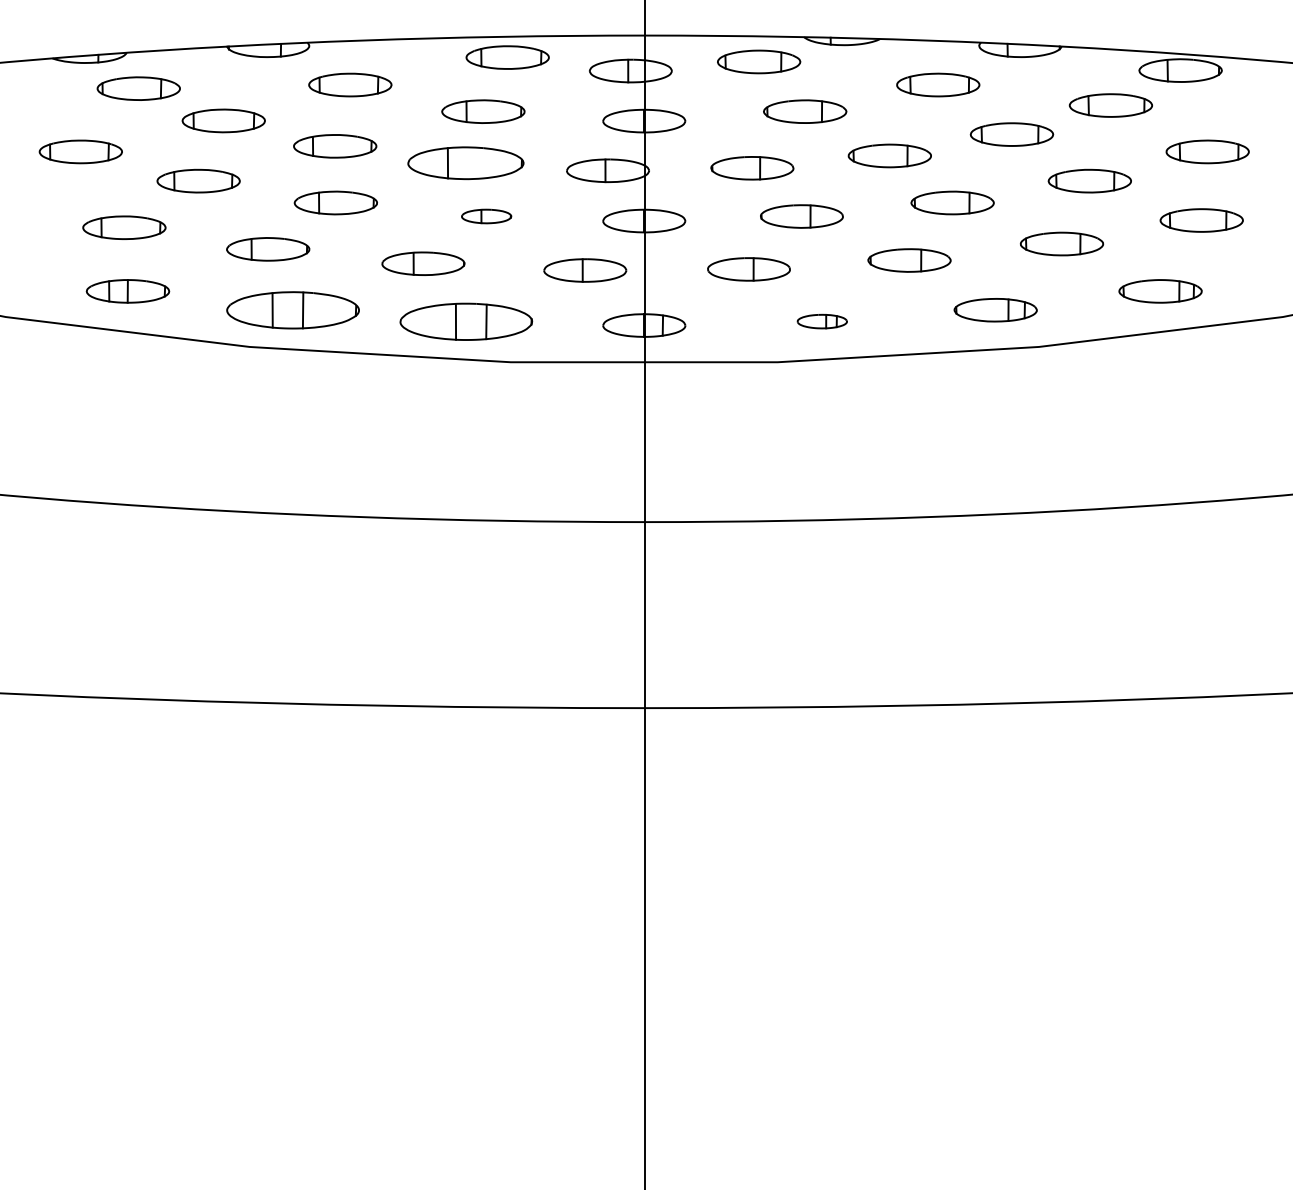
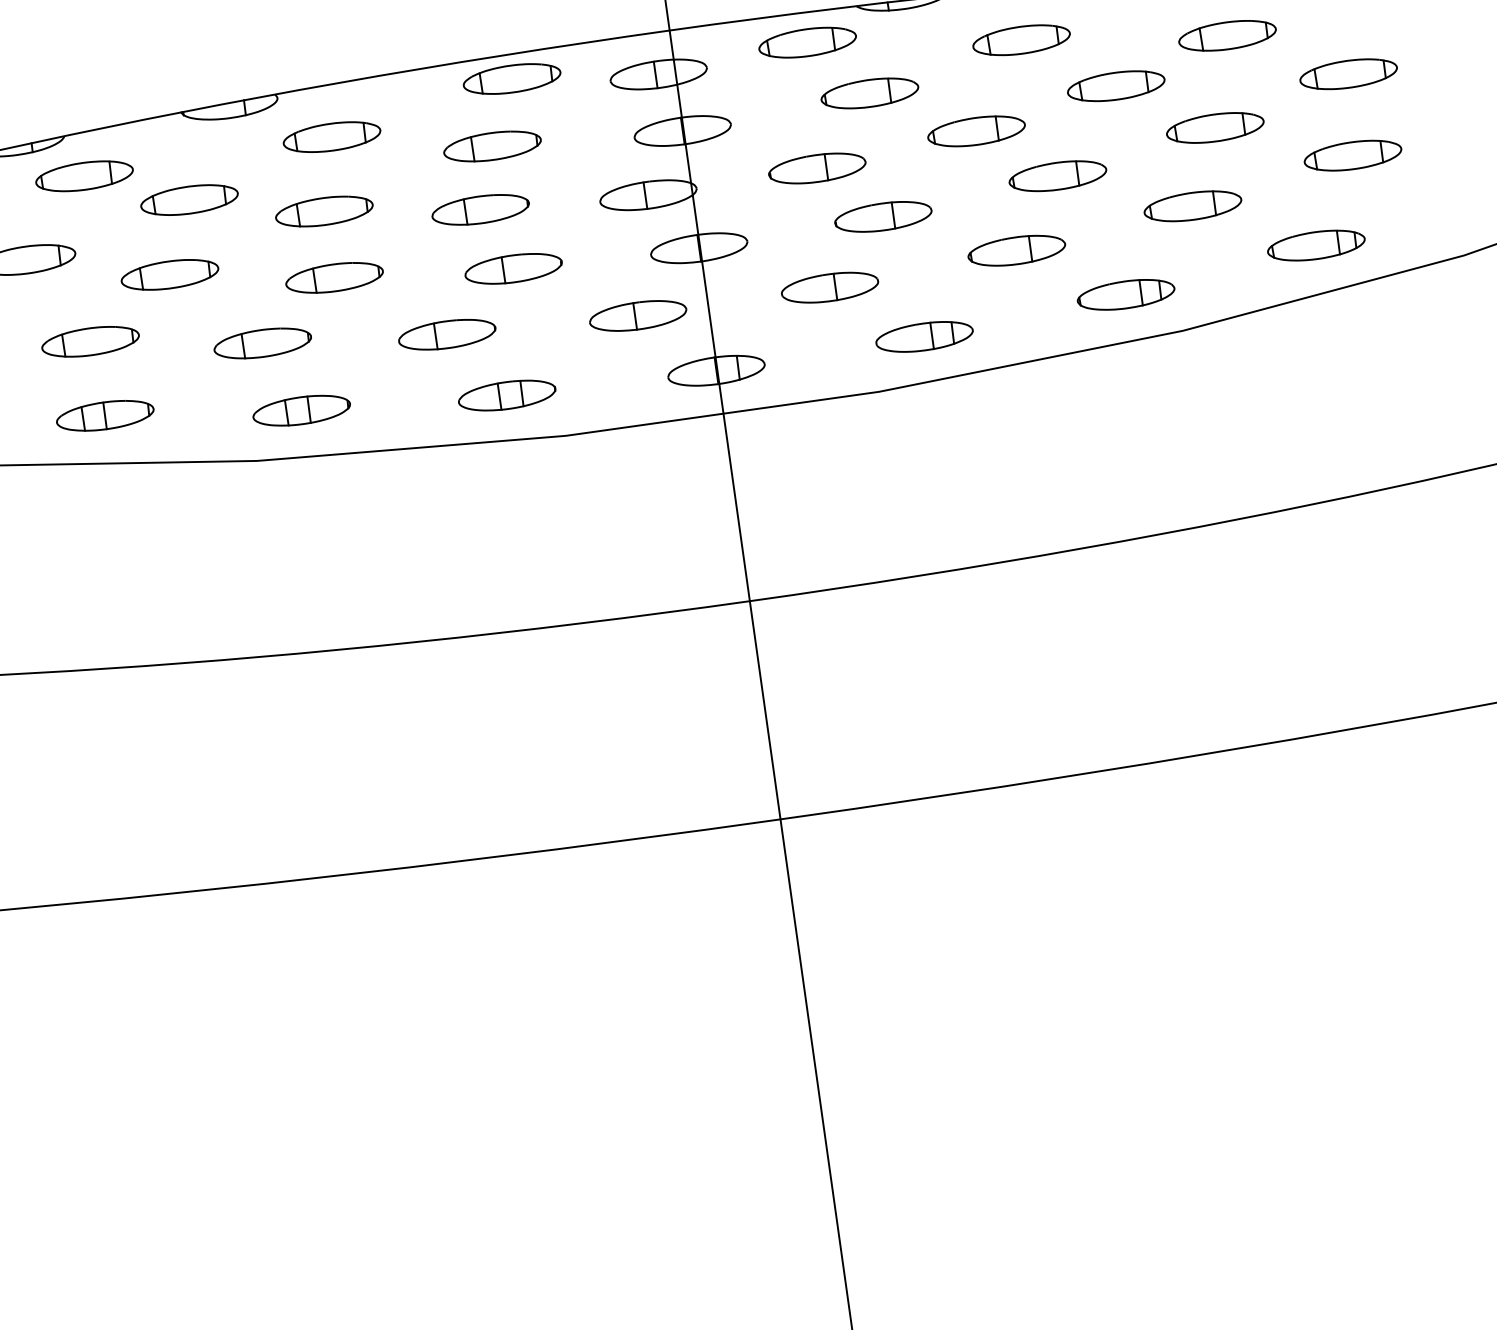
part: (466, 163) -> (481, 210), size x0.71
part: (486, 216) -> (513, 268), size x1.67
part: (292, 309) -> (301, 409), size x0.62
part: (466, 321) -> (507, 395), size x0.62
part: (822, 321) -> (924, 336), size x1.67

